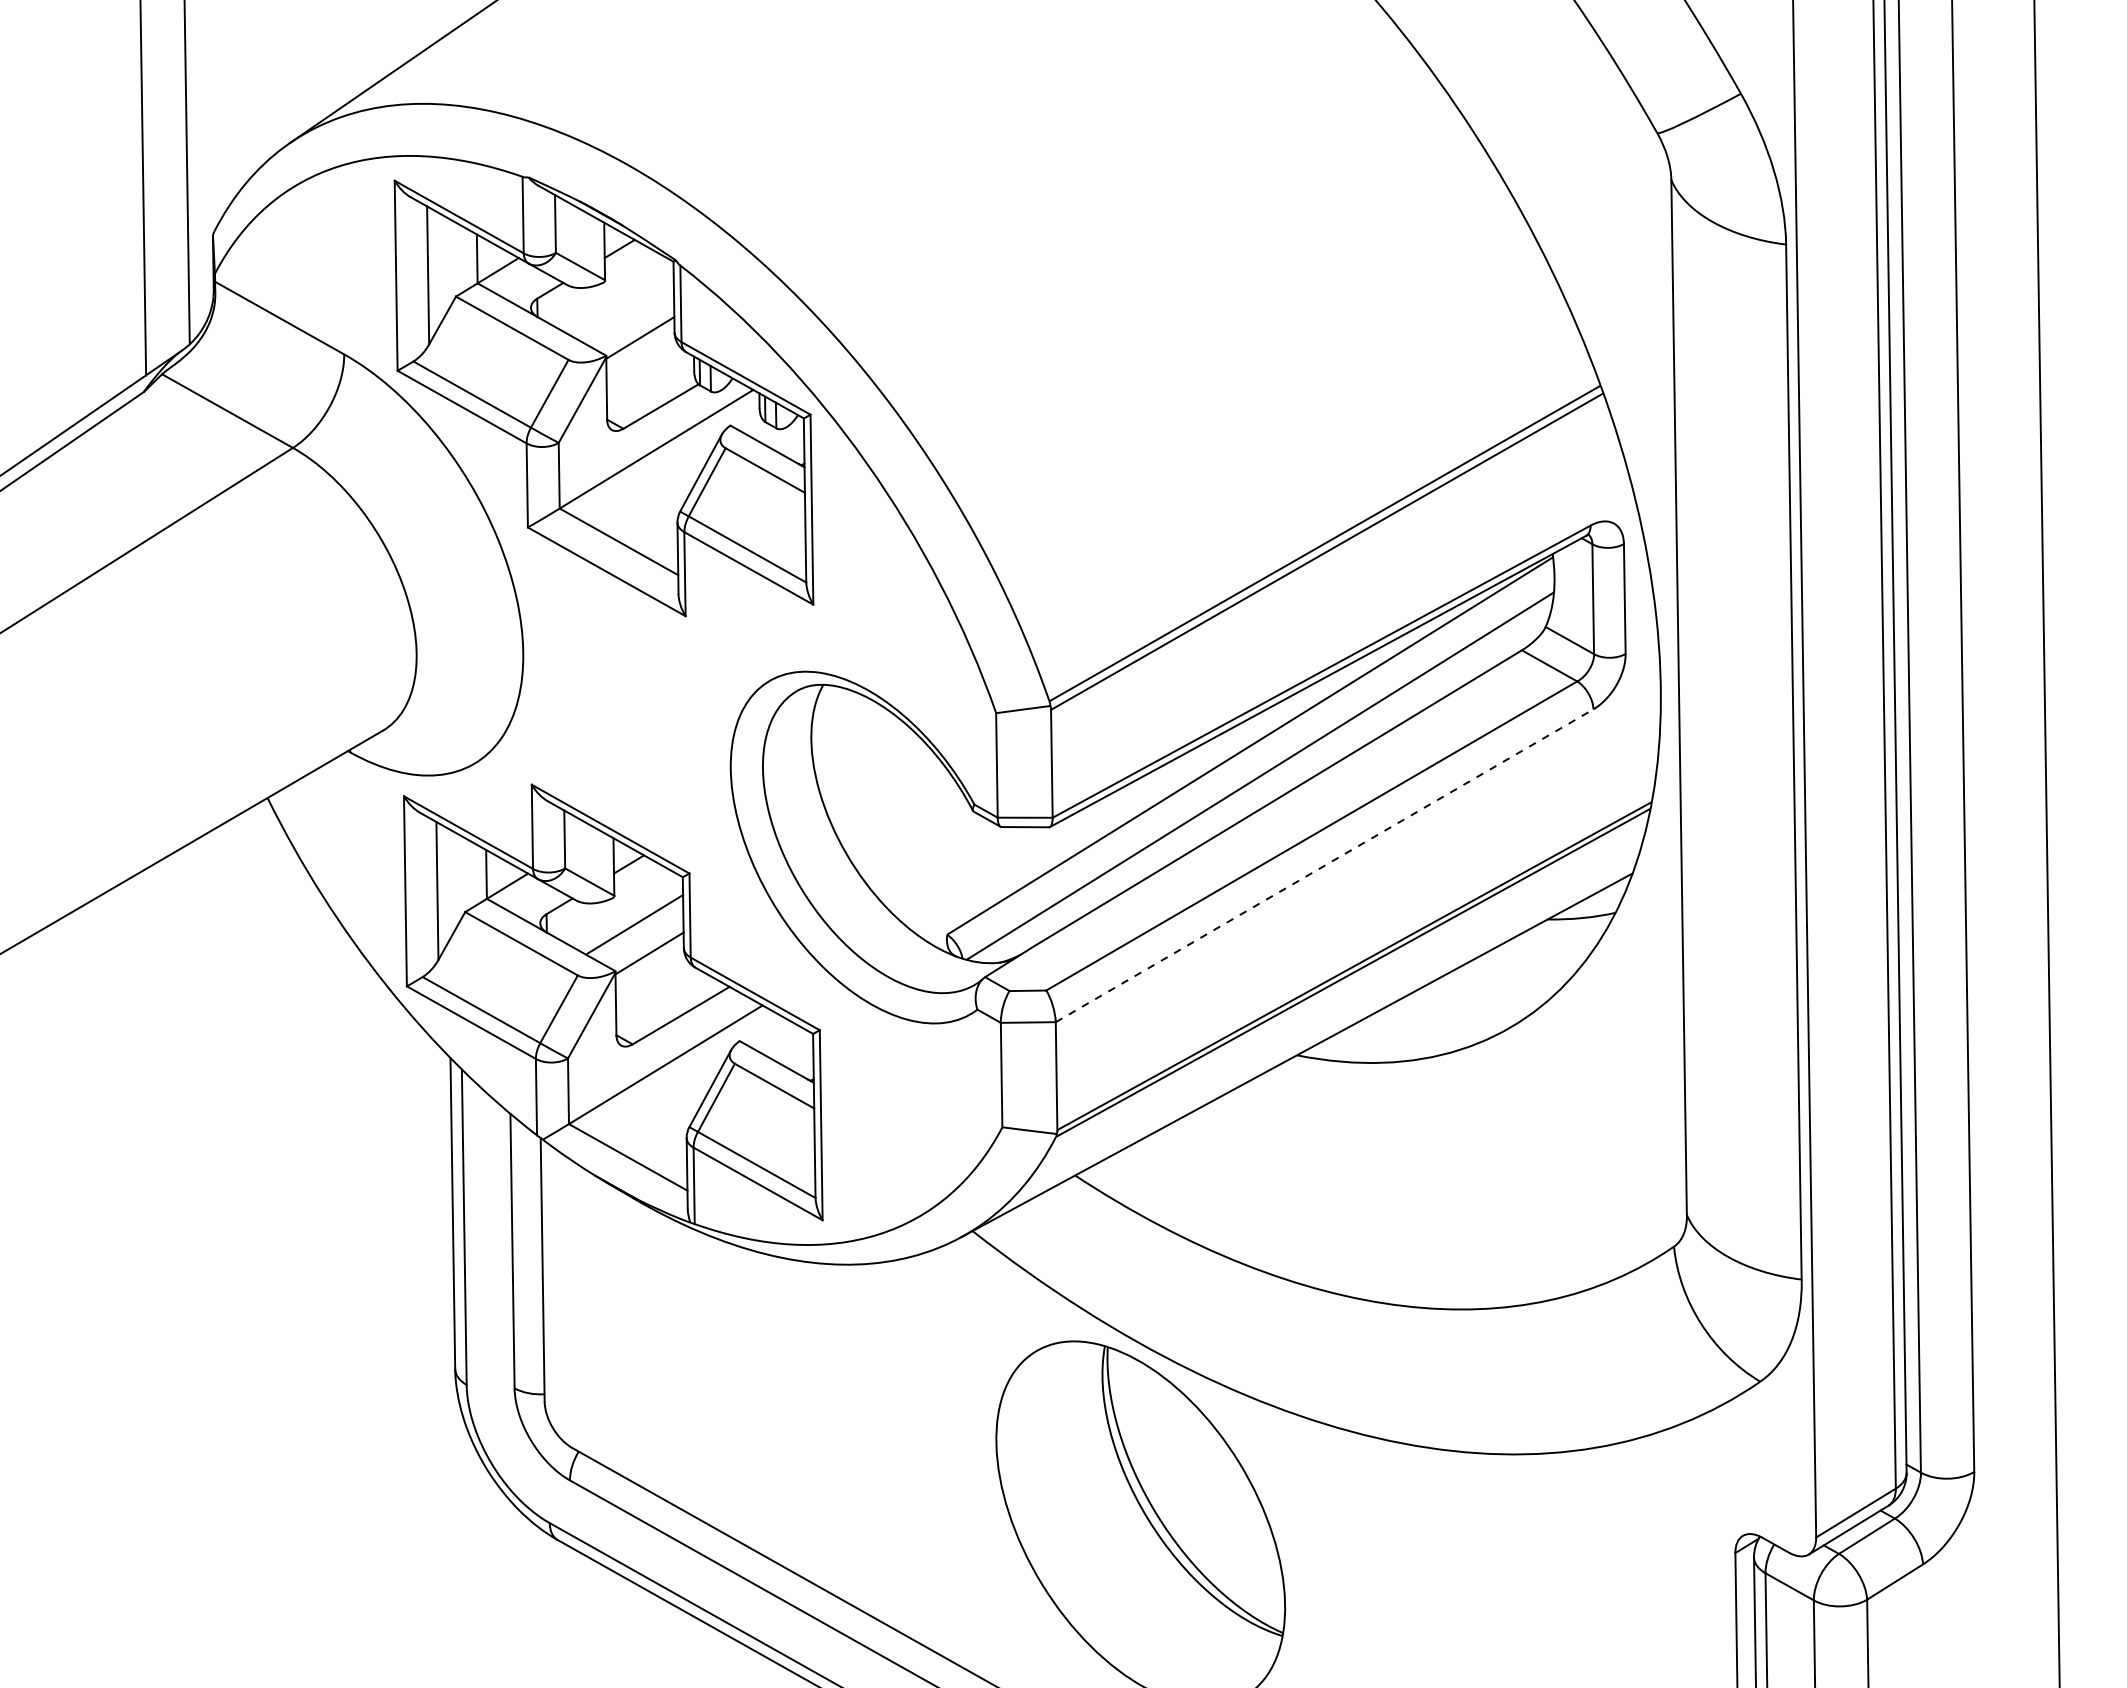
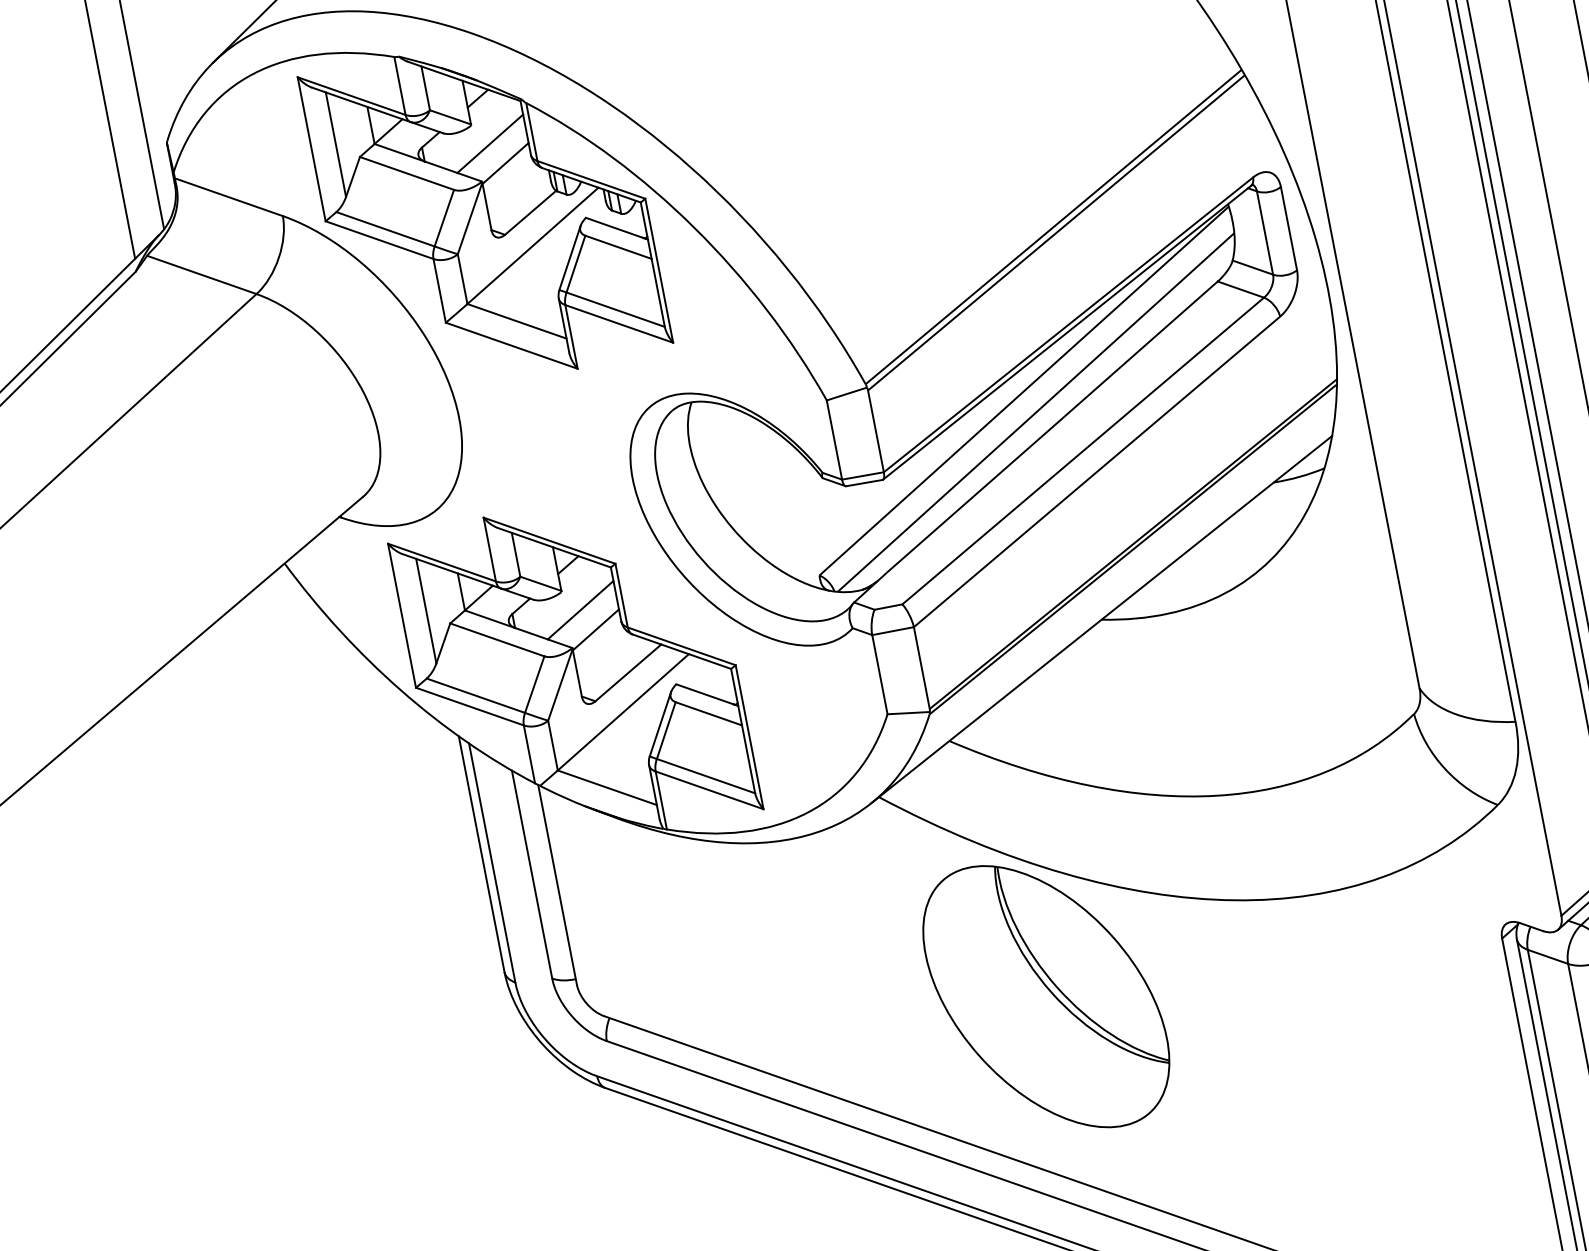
line: (624, 309) -> (489, 144), added
line: (1325, 865) -> (1097, 471), dashed -> solid

